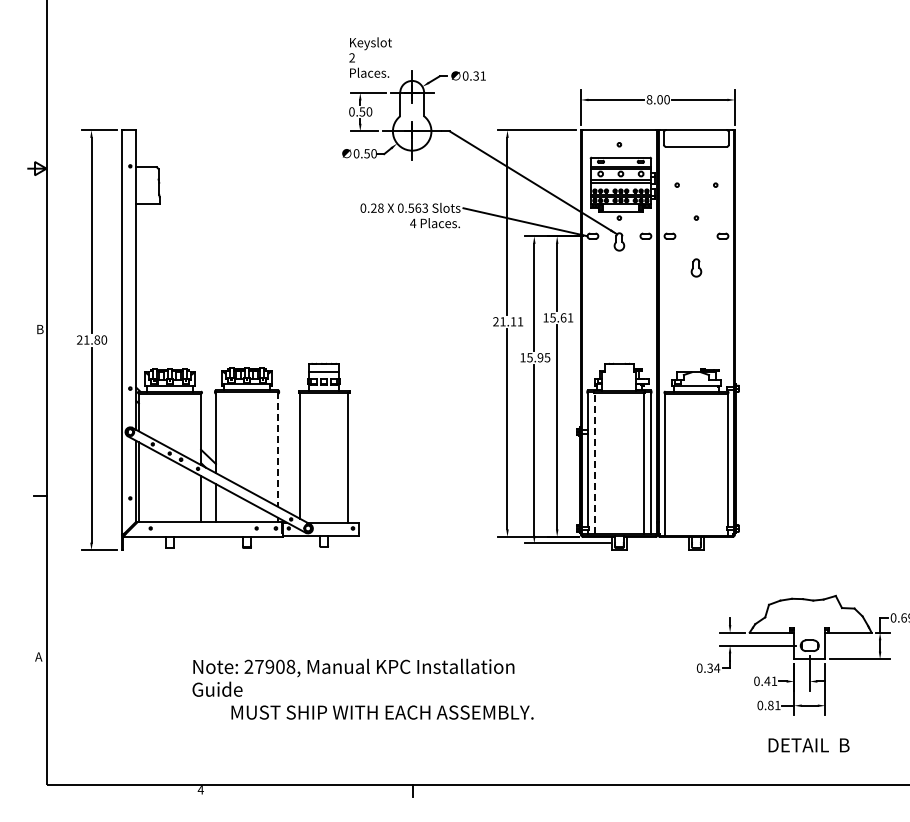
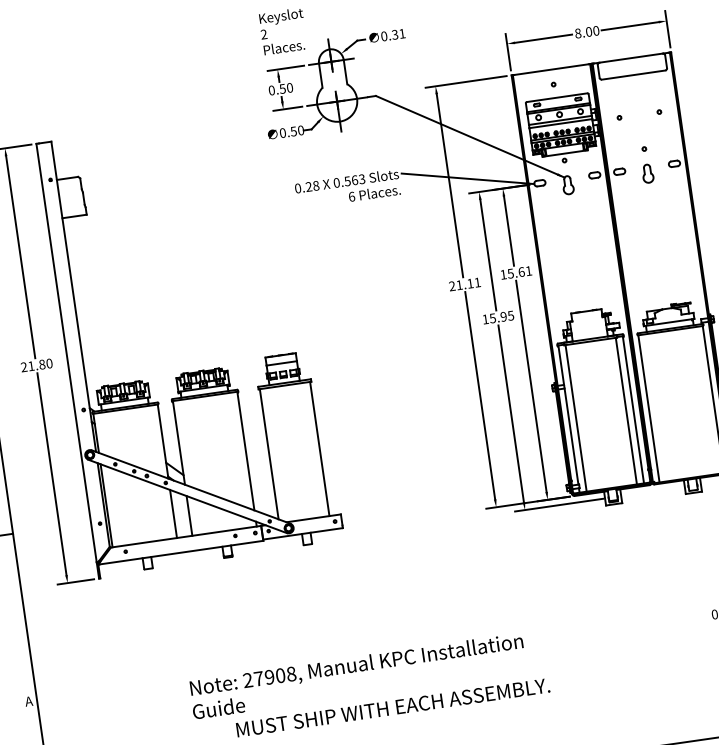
text: (412, 223) -> (351, 196), 4 -> 6
part: (696, 267) -> (647, 173), moved
line: (278, 450) -> (246, 451), dashed -> solid
line: (595, 463) -> (576, 418), dashed -> solid

